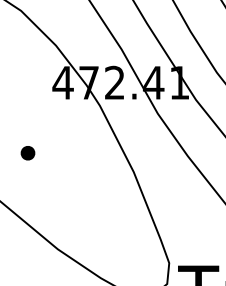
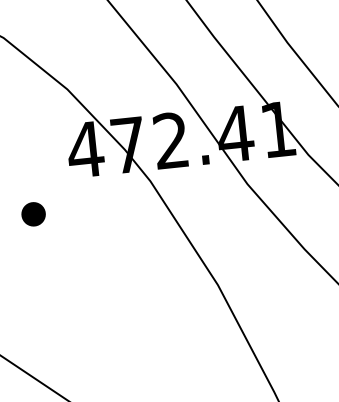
part: (27, 153) -> (32, 214), moved

